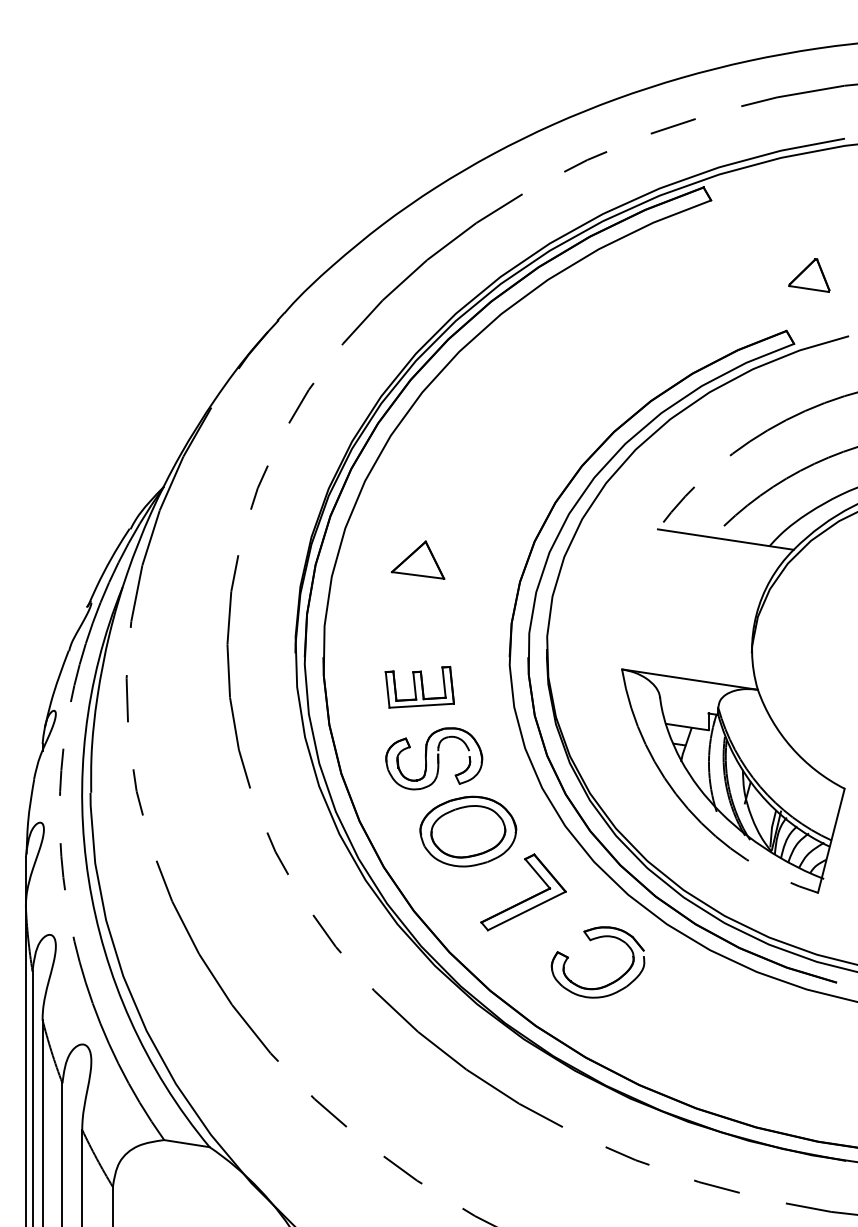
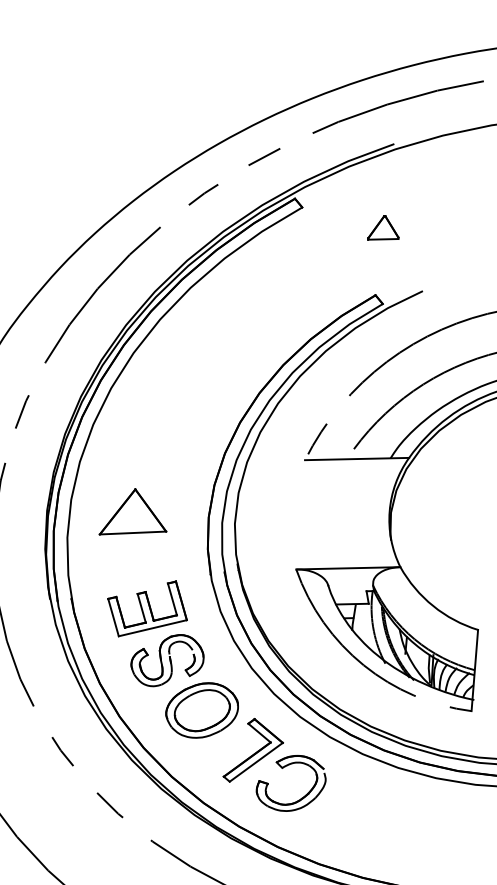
part: (809, 275) -> (381, 229), moved
part: (417, 560) -> (129, 514), size x1.67
part: (419, 687) -> (147, 609), size x1.43
part: (590, 941) -> (282, 768), moved

